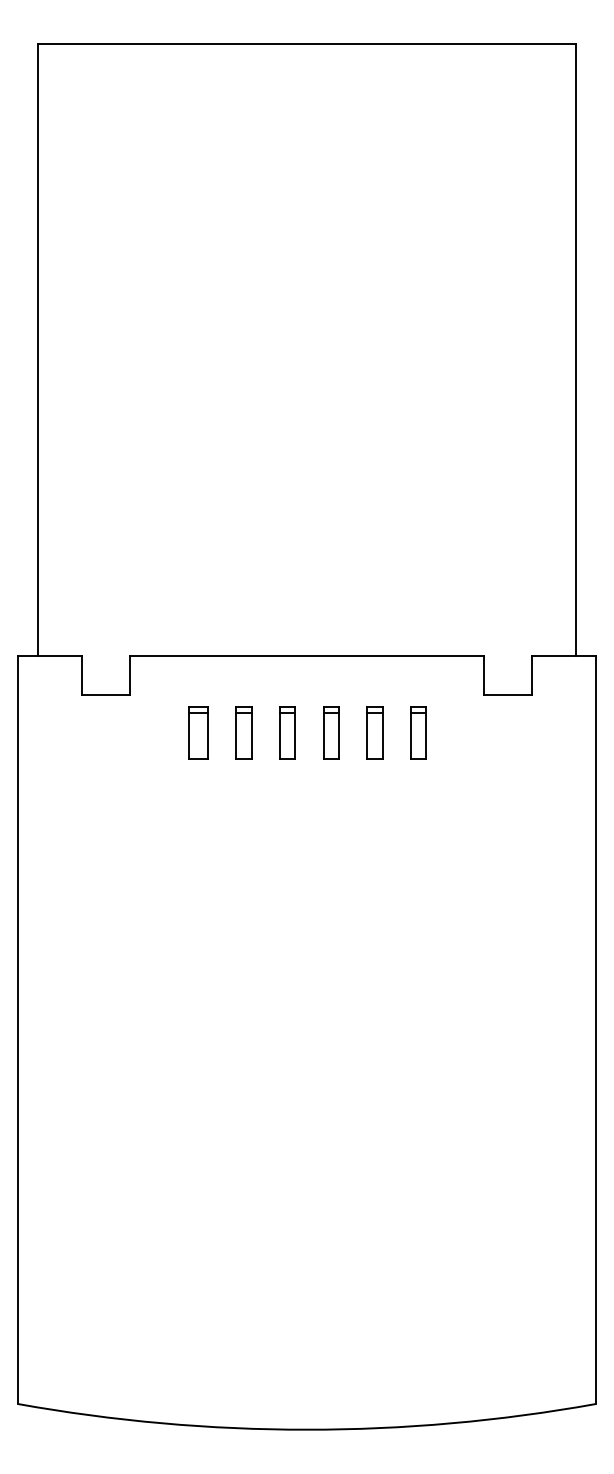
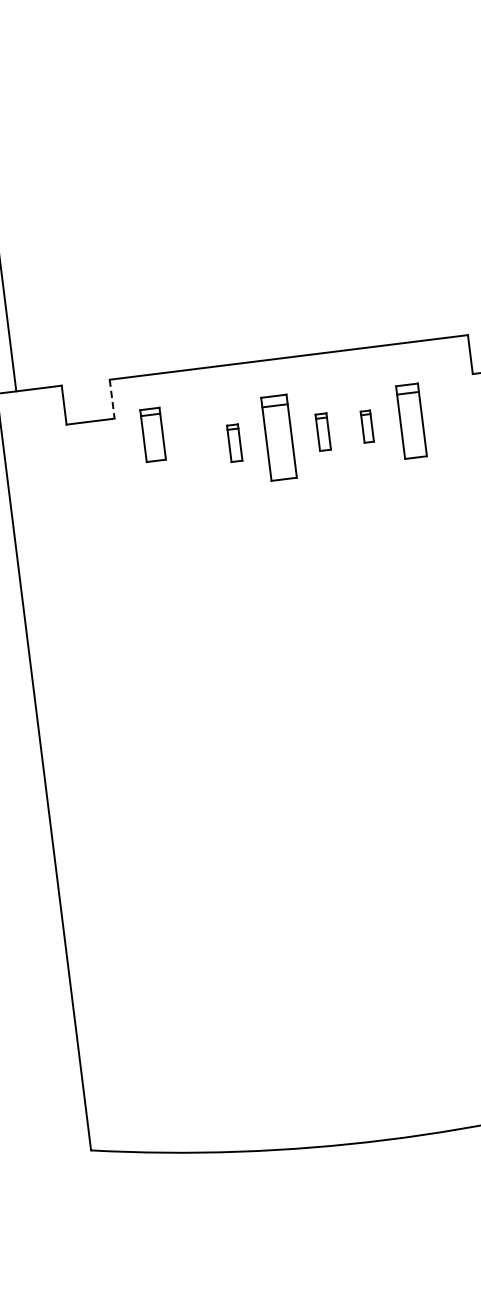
line: (129, 675) -> (111, 399), solid -> dashed
part: (198, 732) -> (153, 434), moved
part: (243, 732) -> (234, 442), size x0.7
part: (287, 732) -> (278, 437), size x1.6
part: (331, 732) -> (323, 431), size x0.7
part: (374, 732) -> (366, 426), size x0.6
part: (418, 732) -> (411, 420), size x1.4

